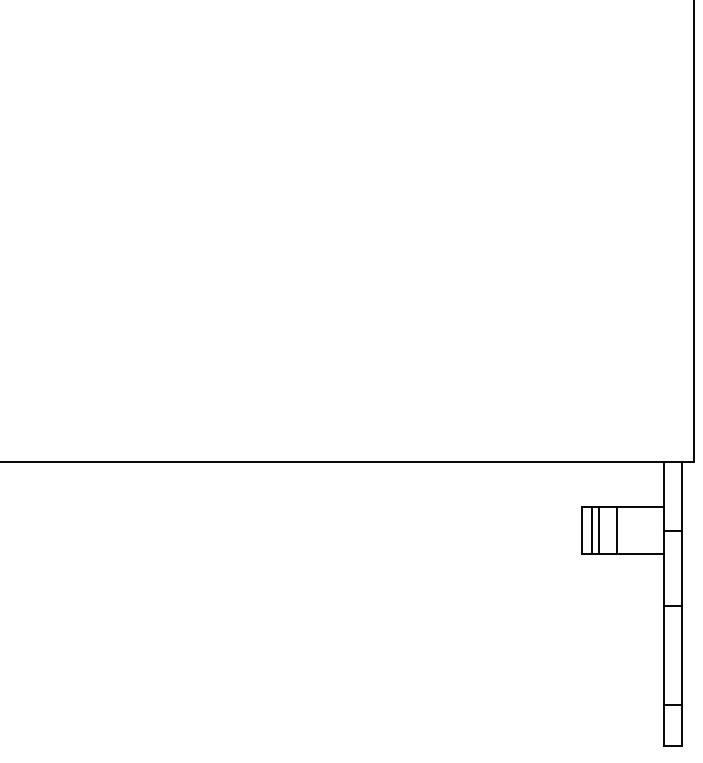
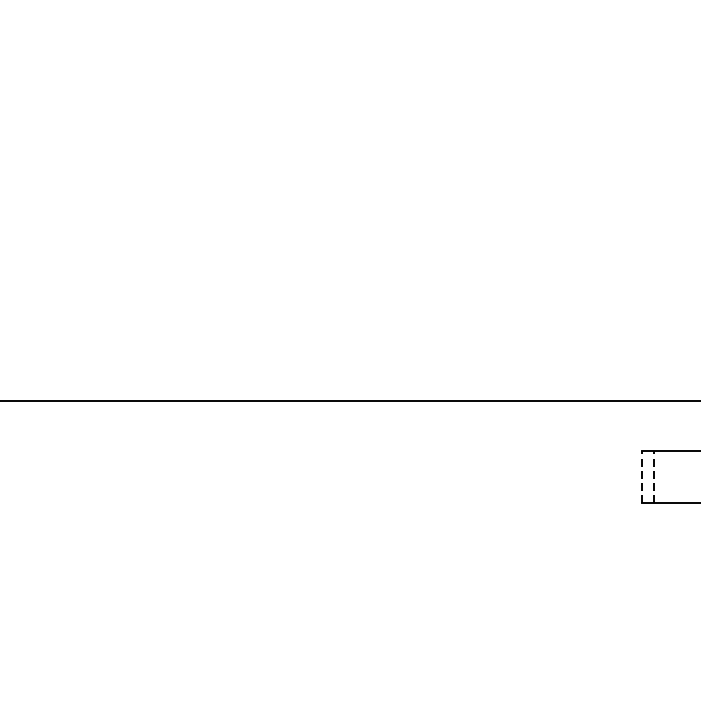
line: (599, 529) -> (662, 476), removed
line: (617, 529) -> (682, 476), removed
line: (581, 530) -> (642, 477), solid -> dashed
line: (591, 530) -> (653, 477), solid -> dashed

